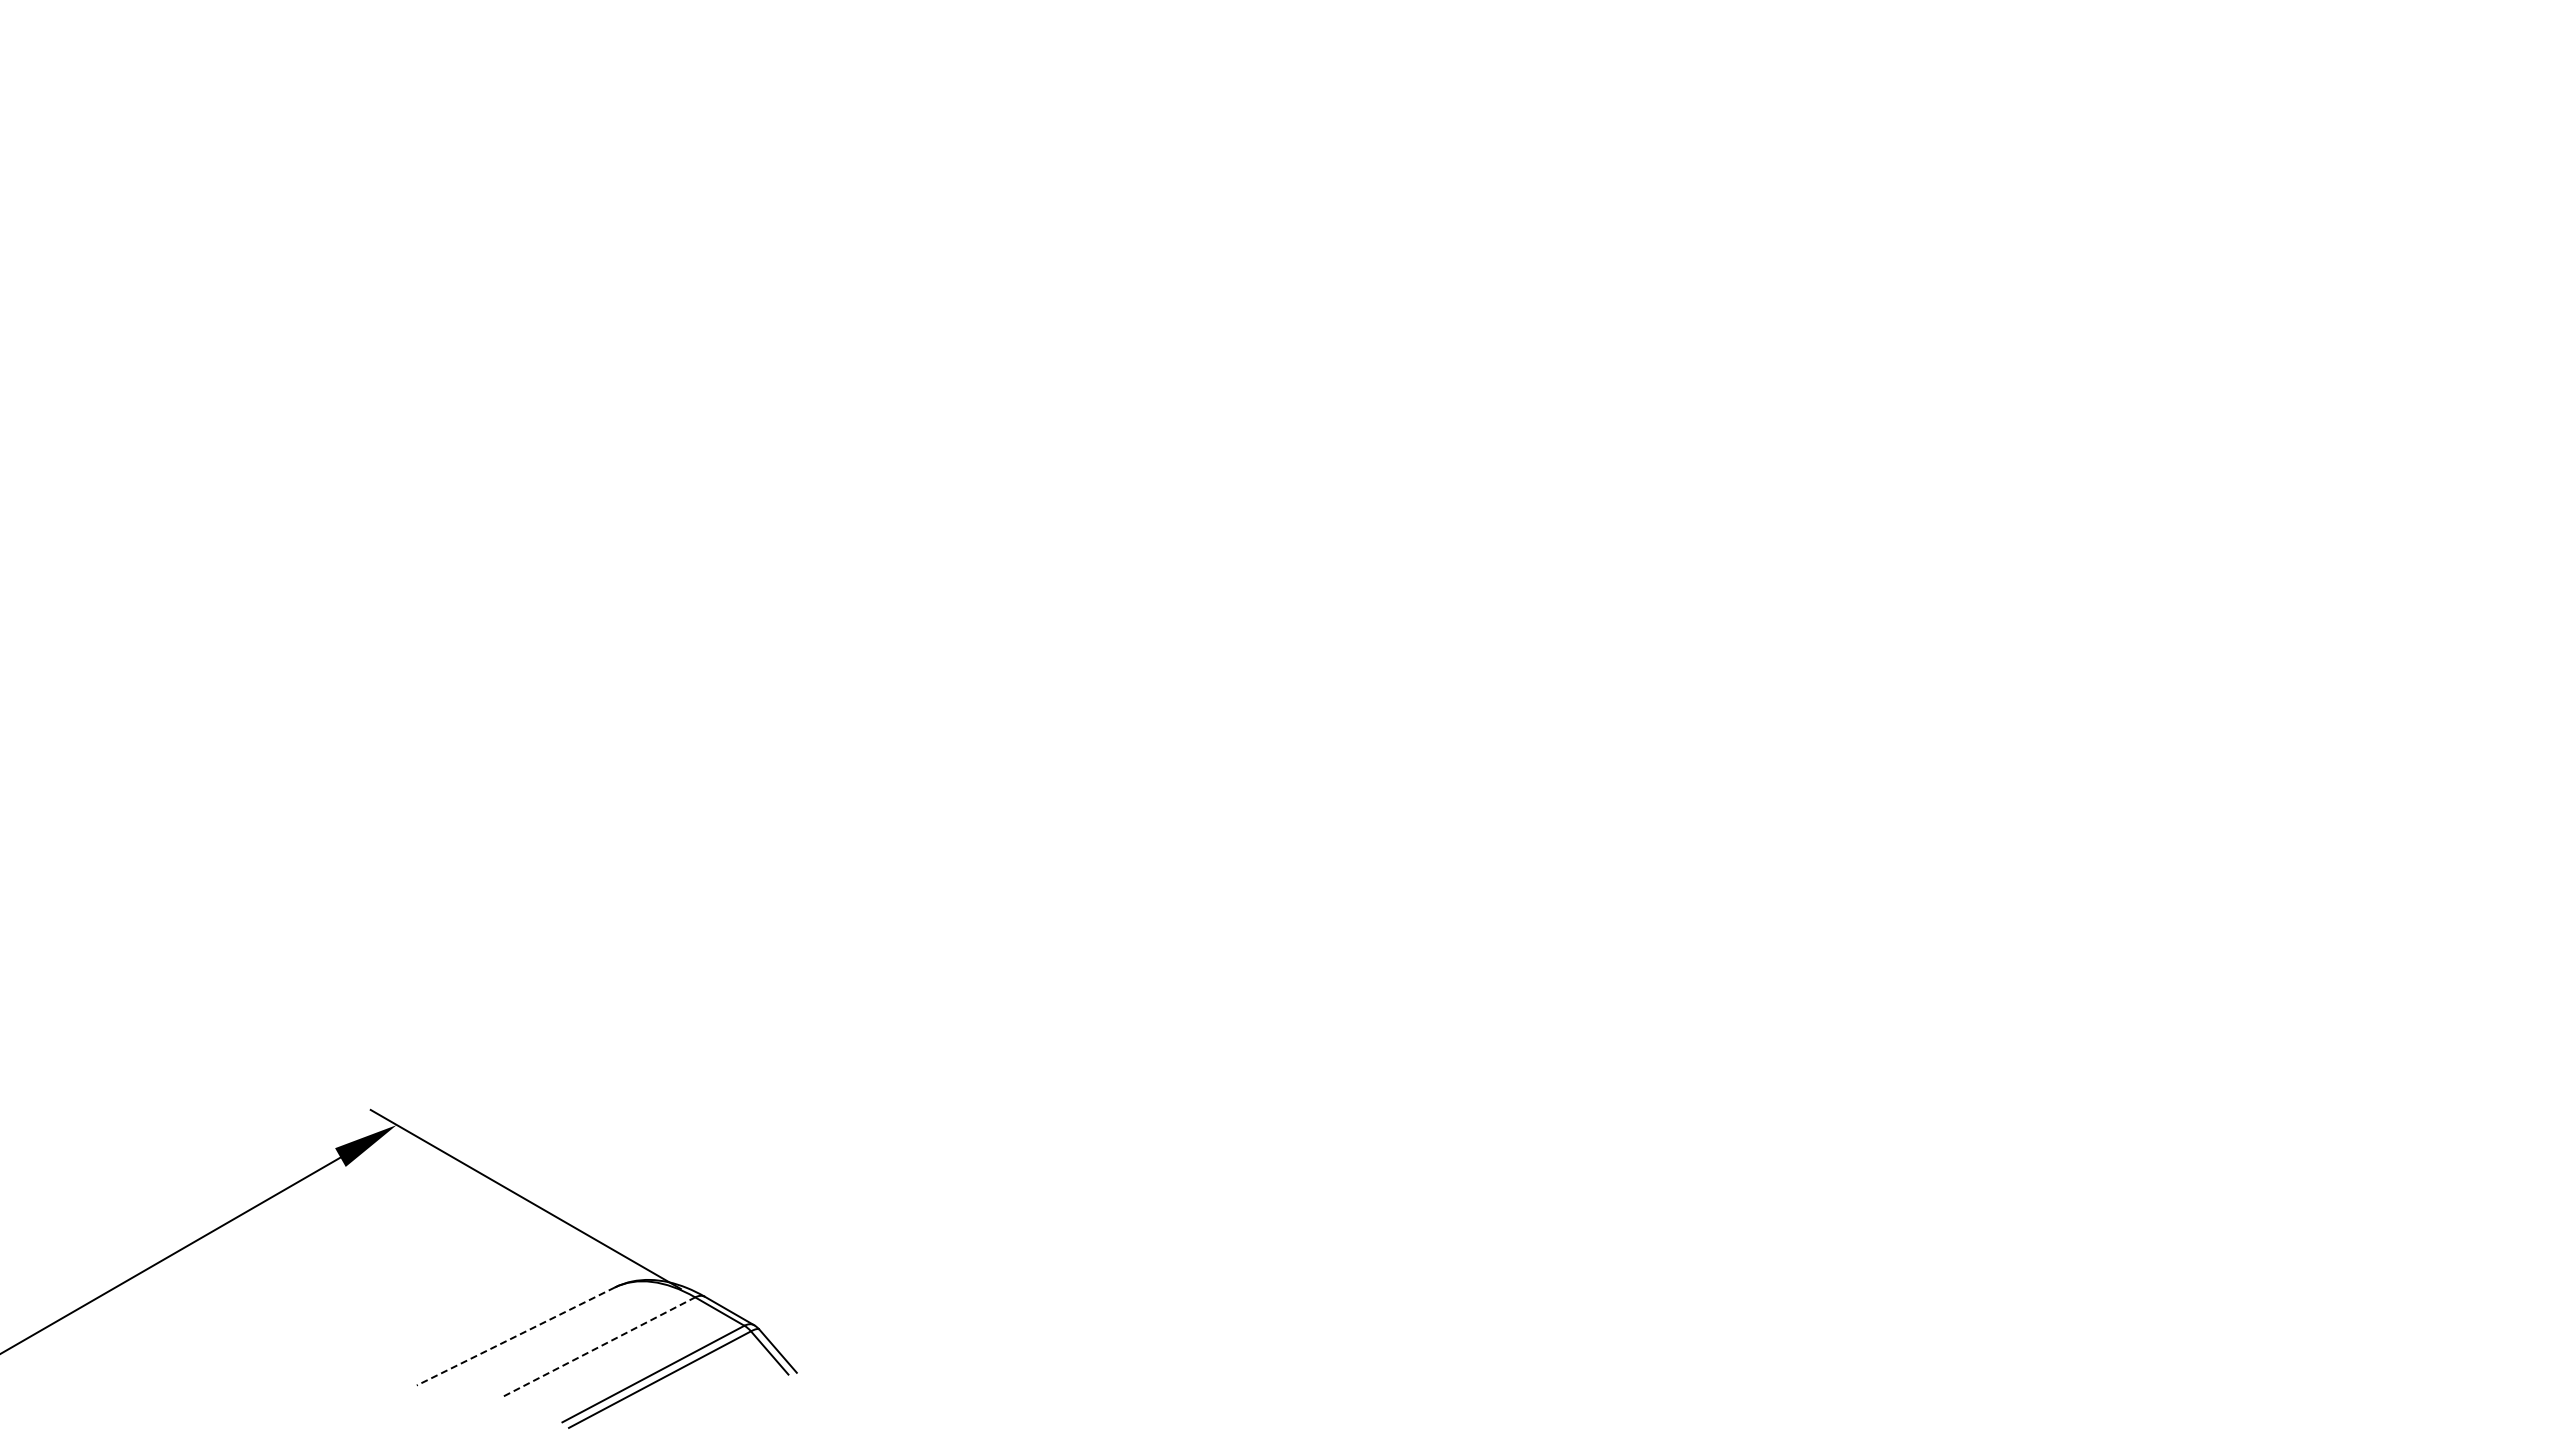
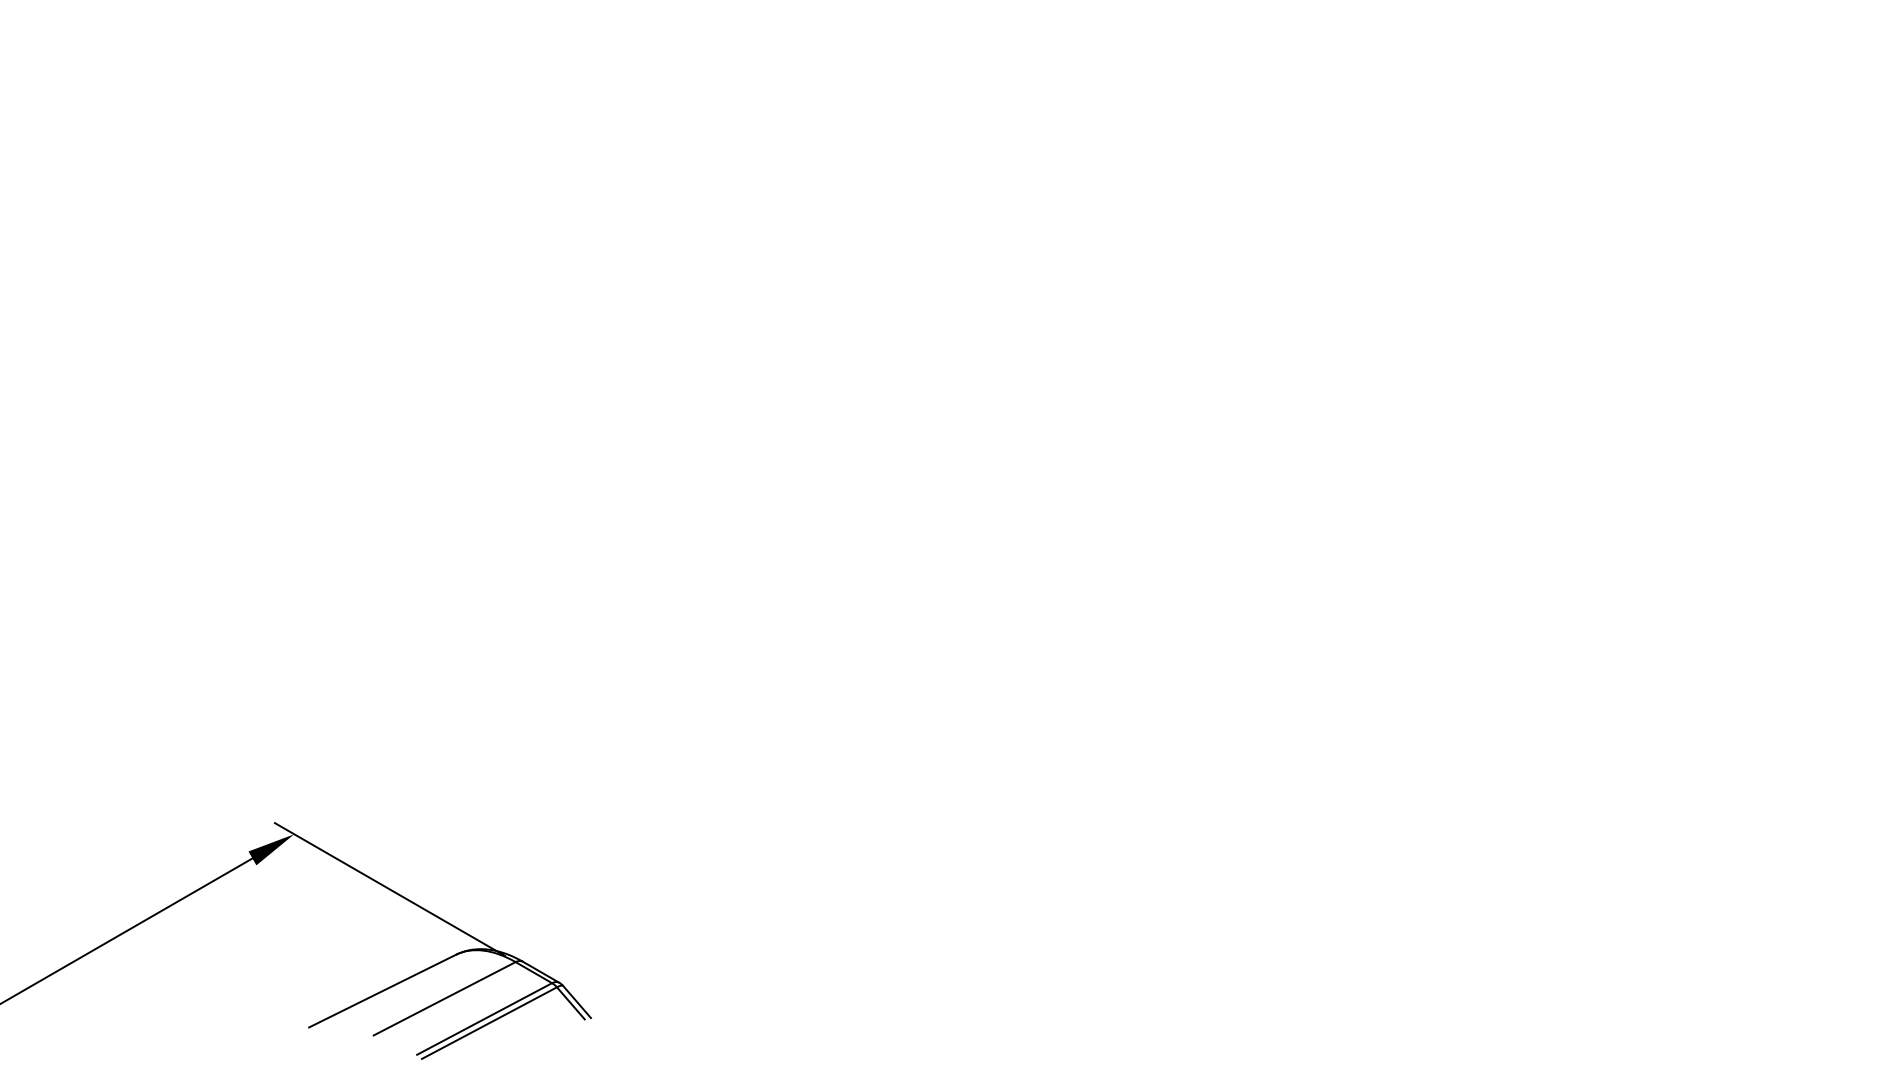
line: (515, 1336) -> (382, 991), dashed -> solid
line: (599, 1346) -> (444, 998), dashed -> solid

